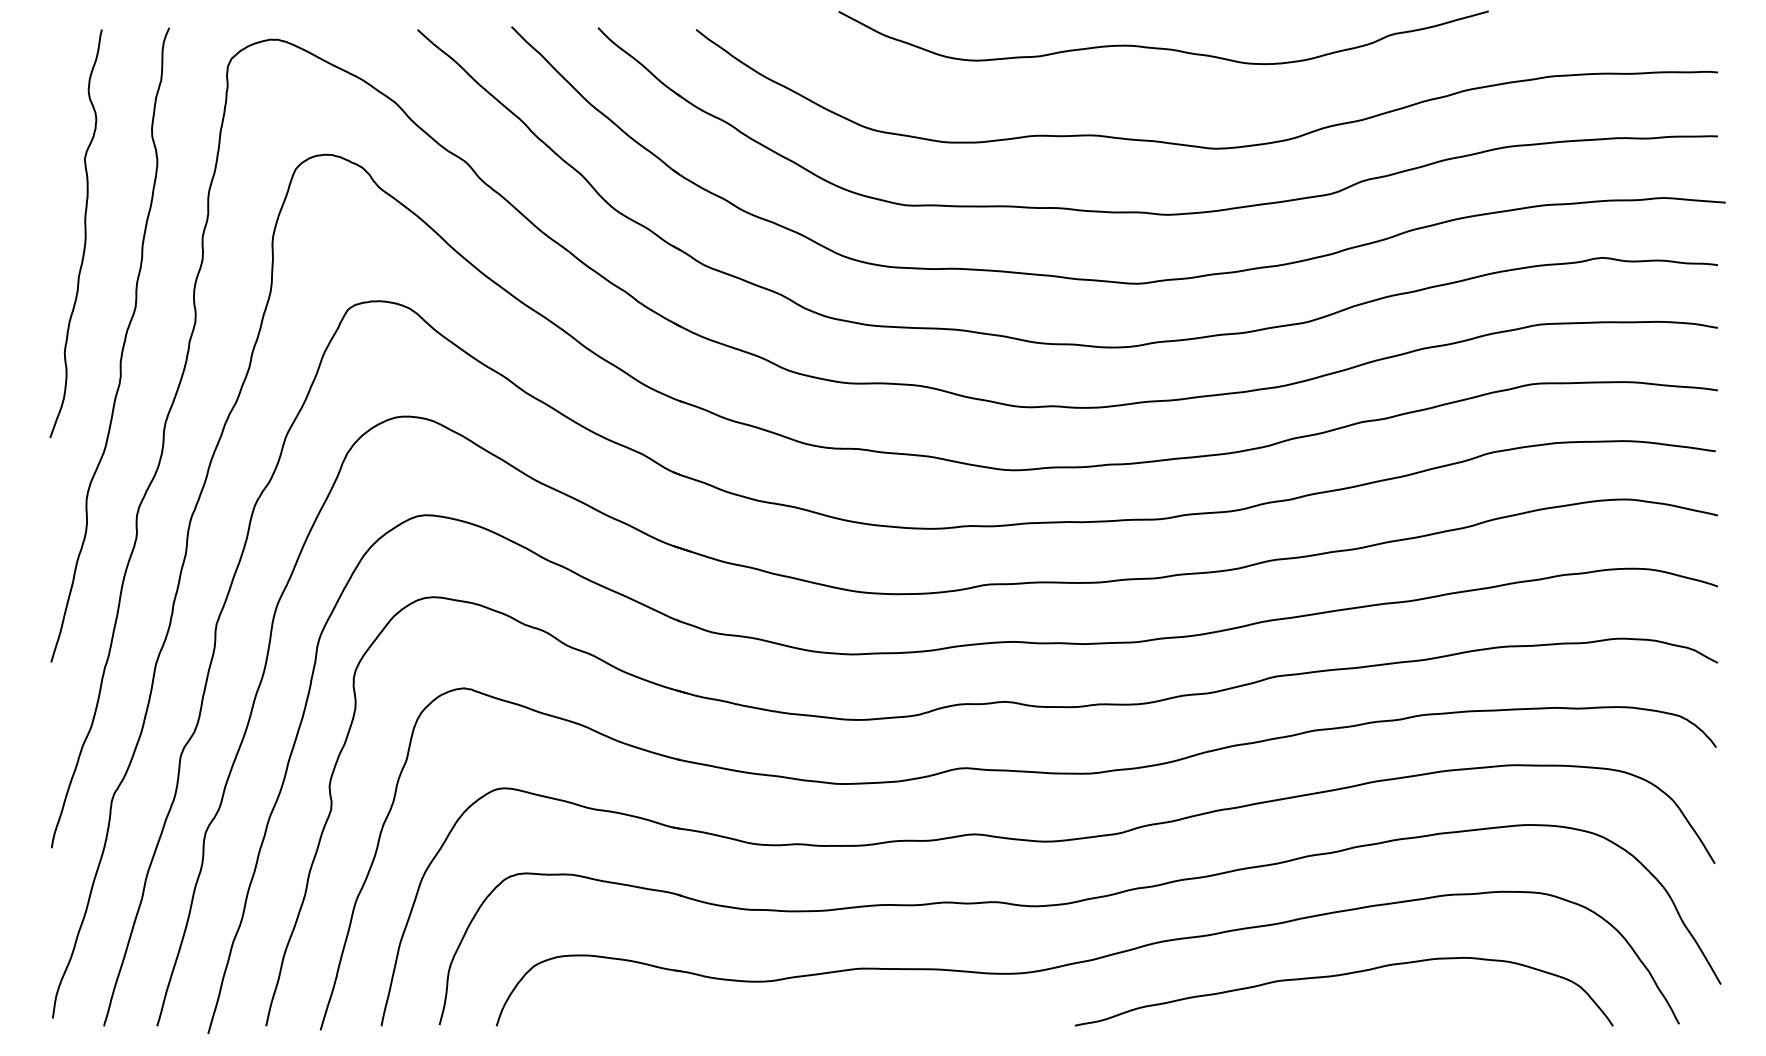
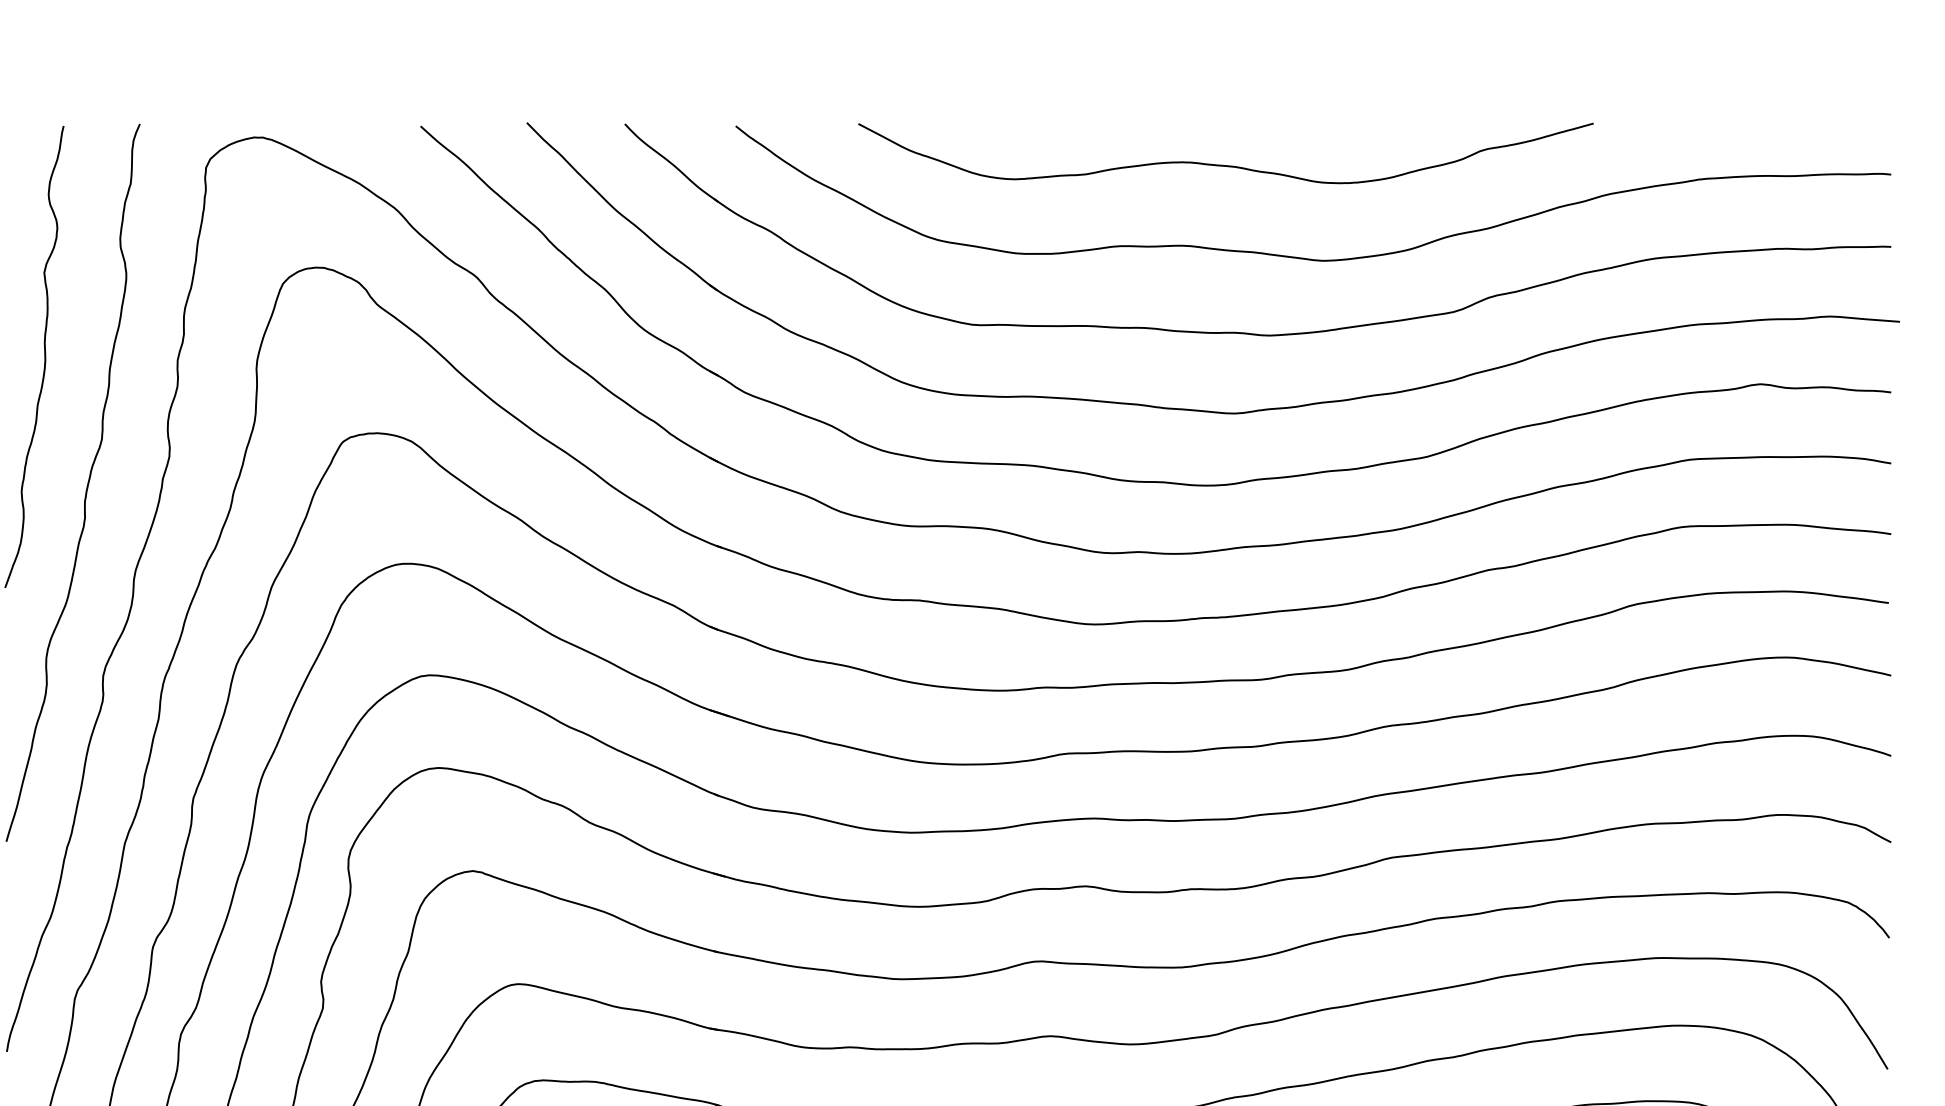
curve: (1162, 47) -> (1224, 164), moved

